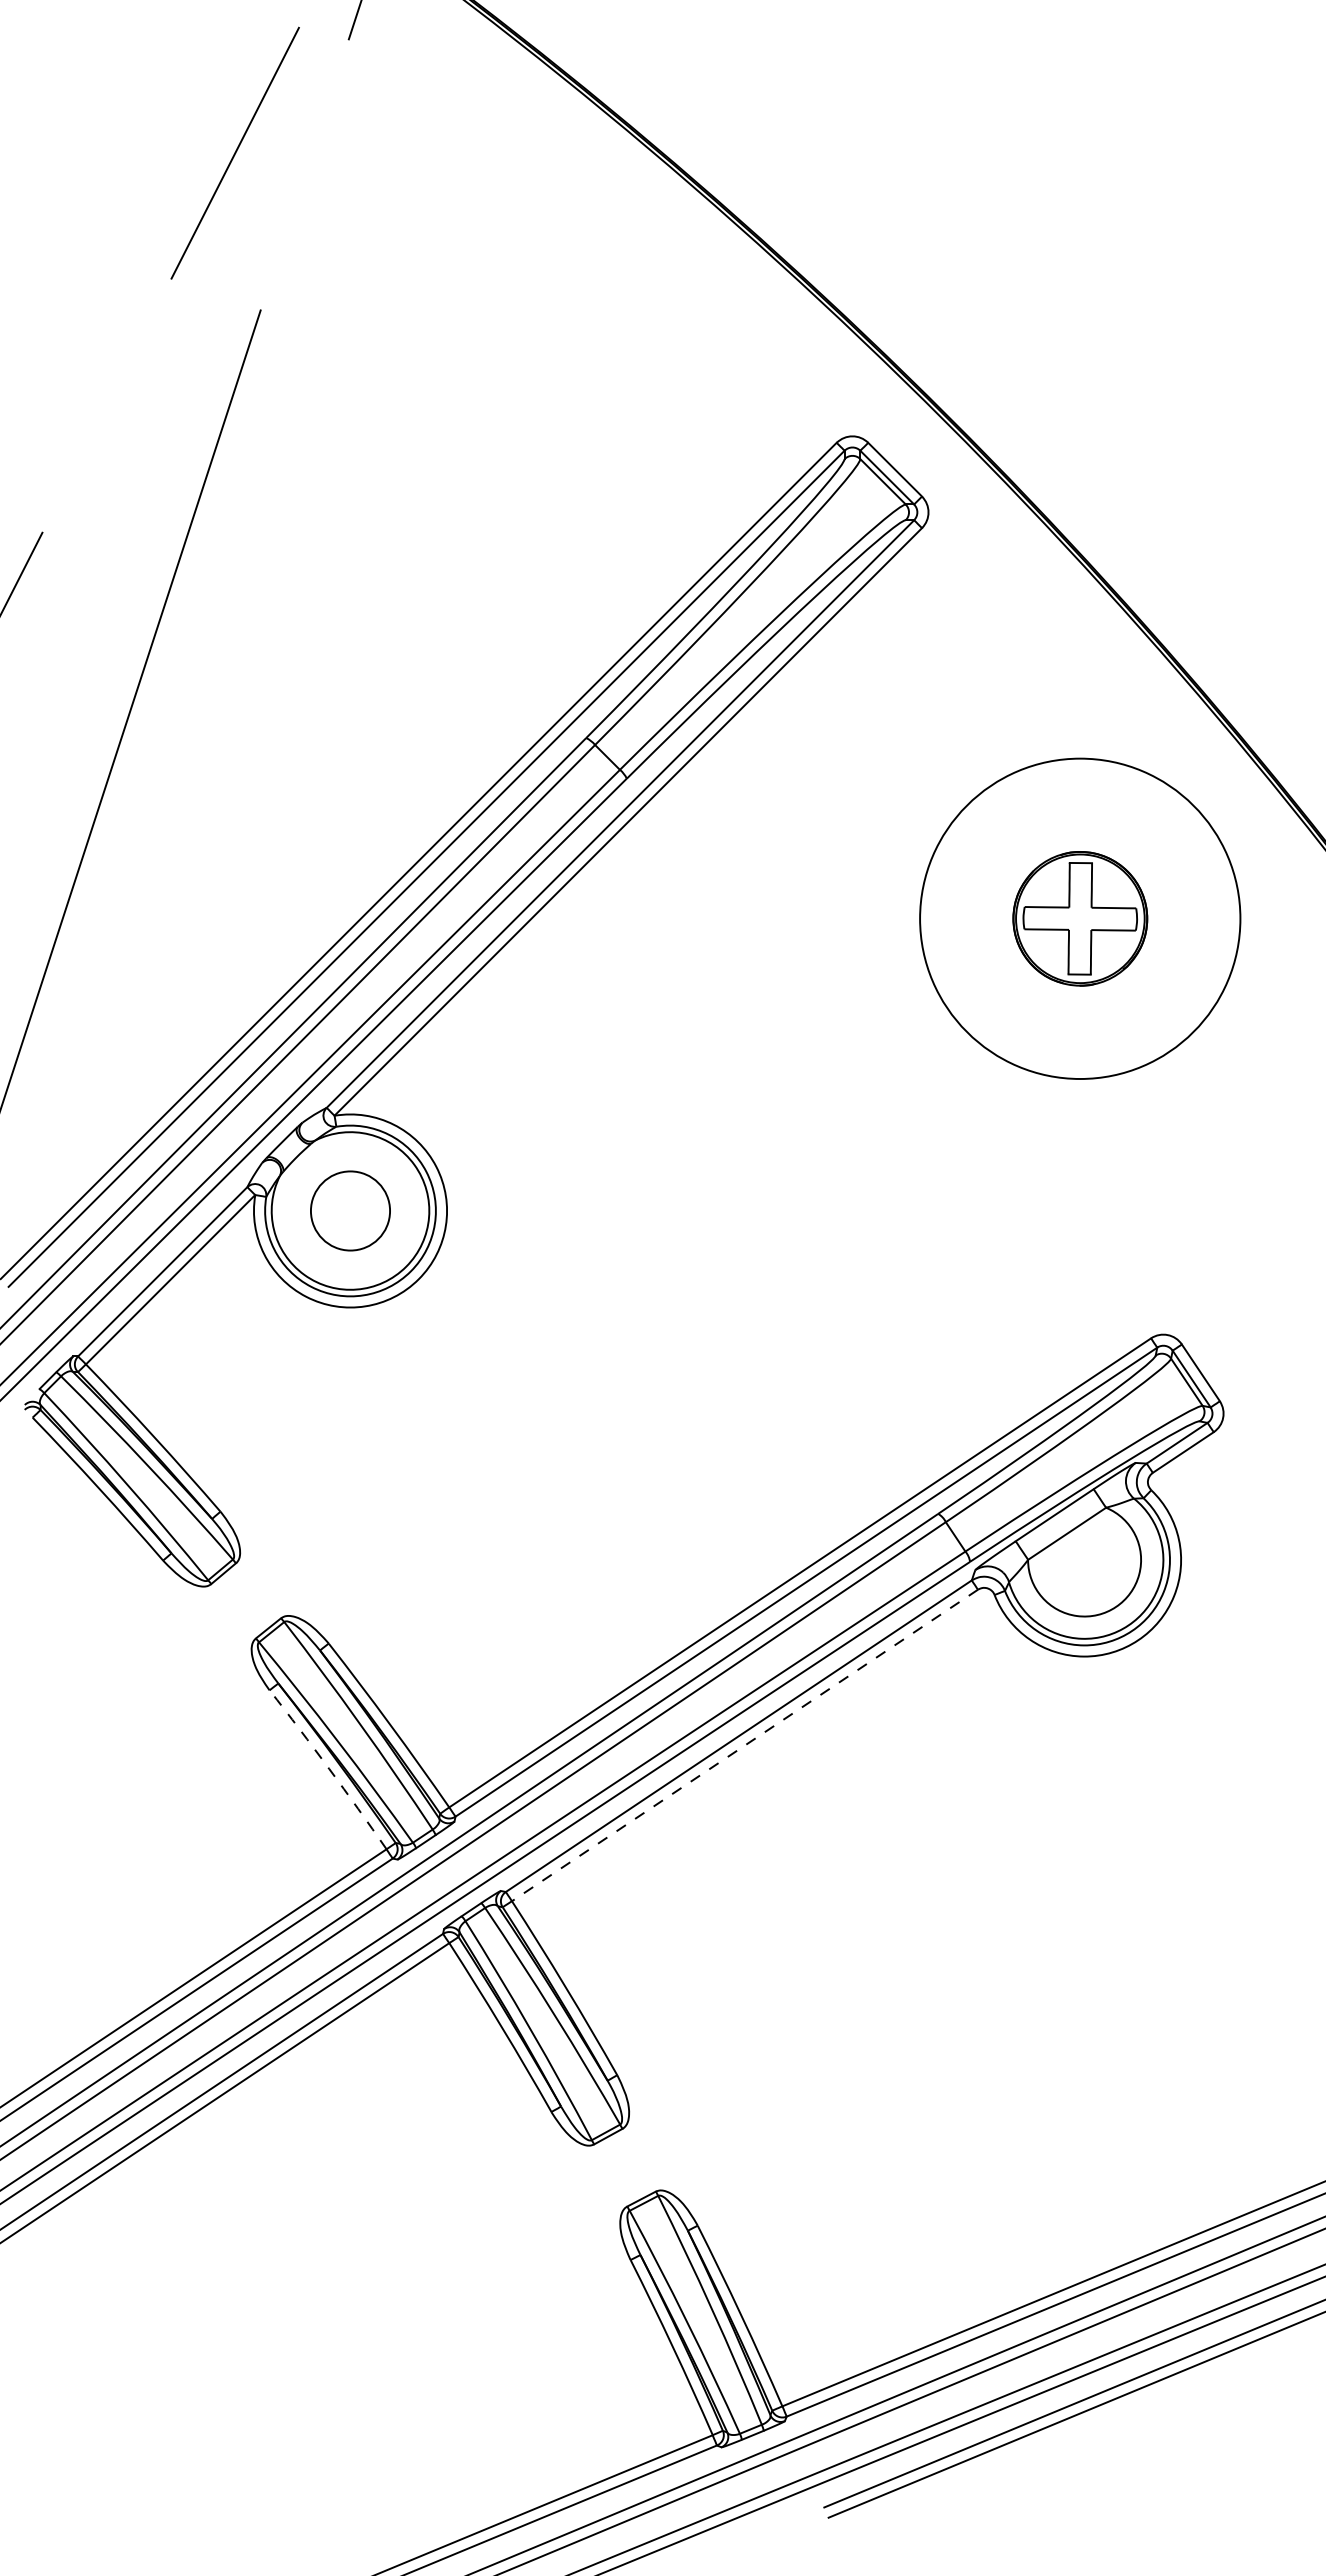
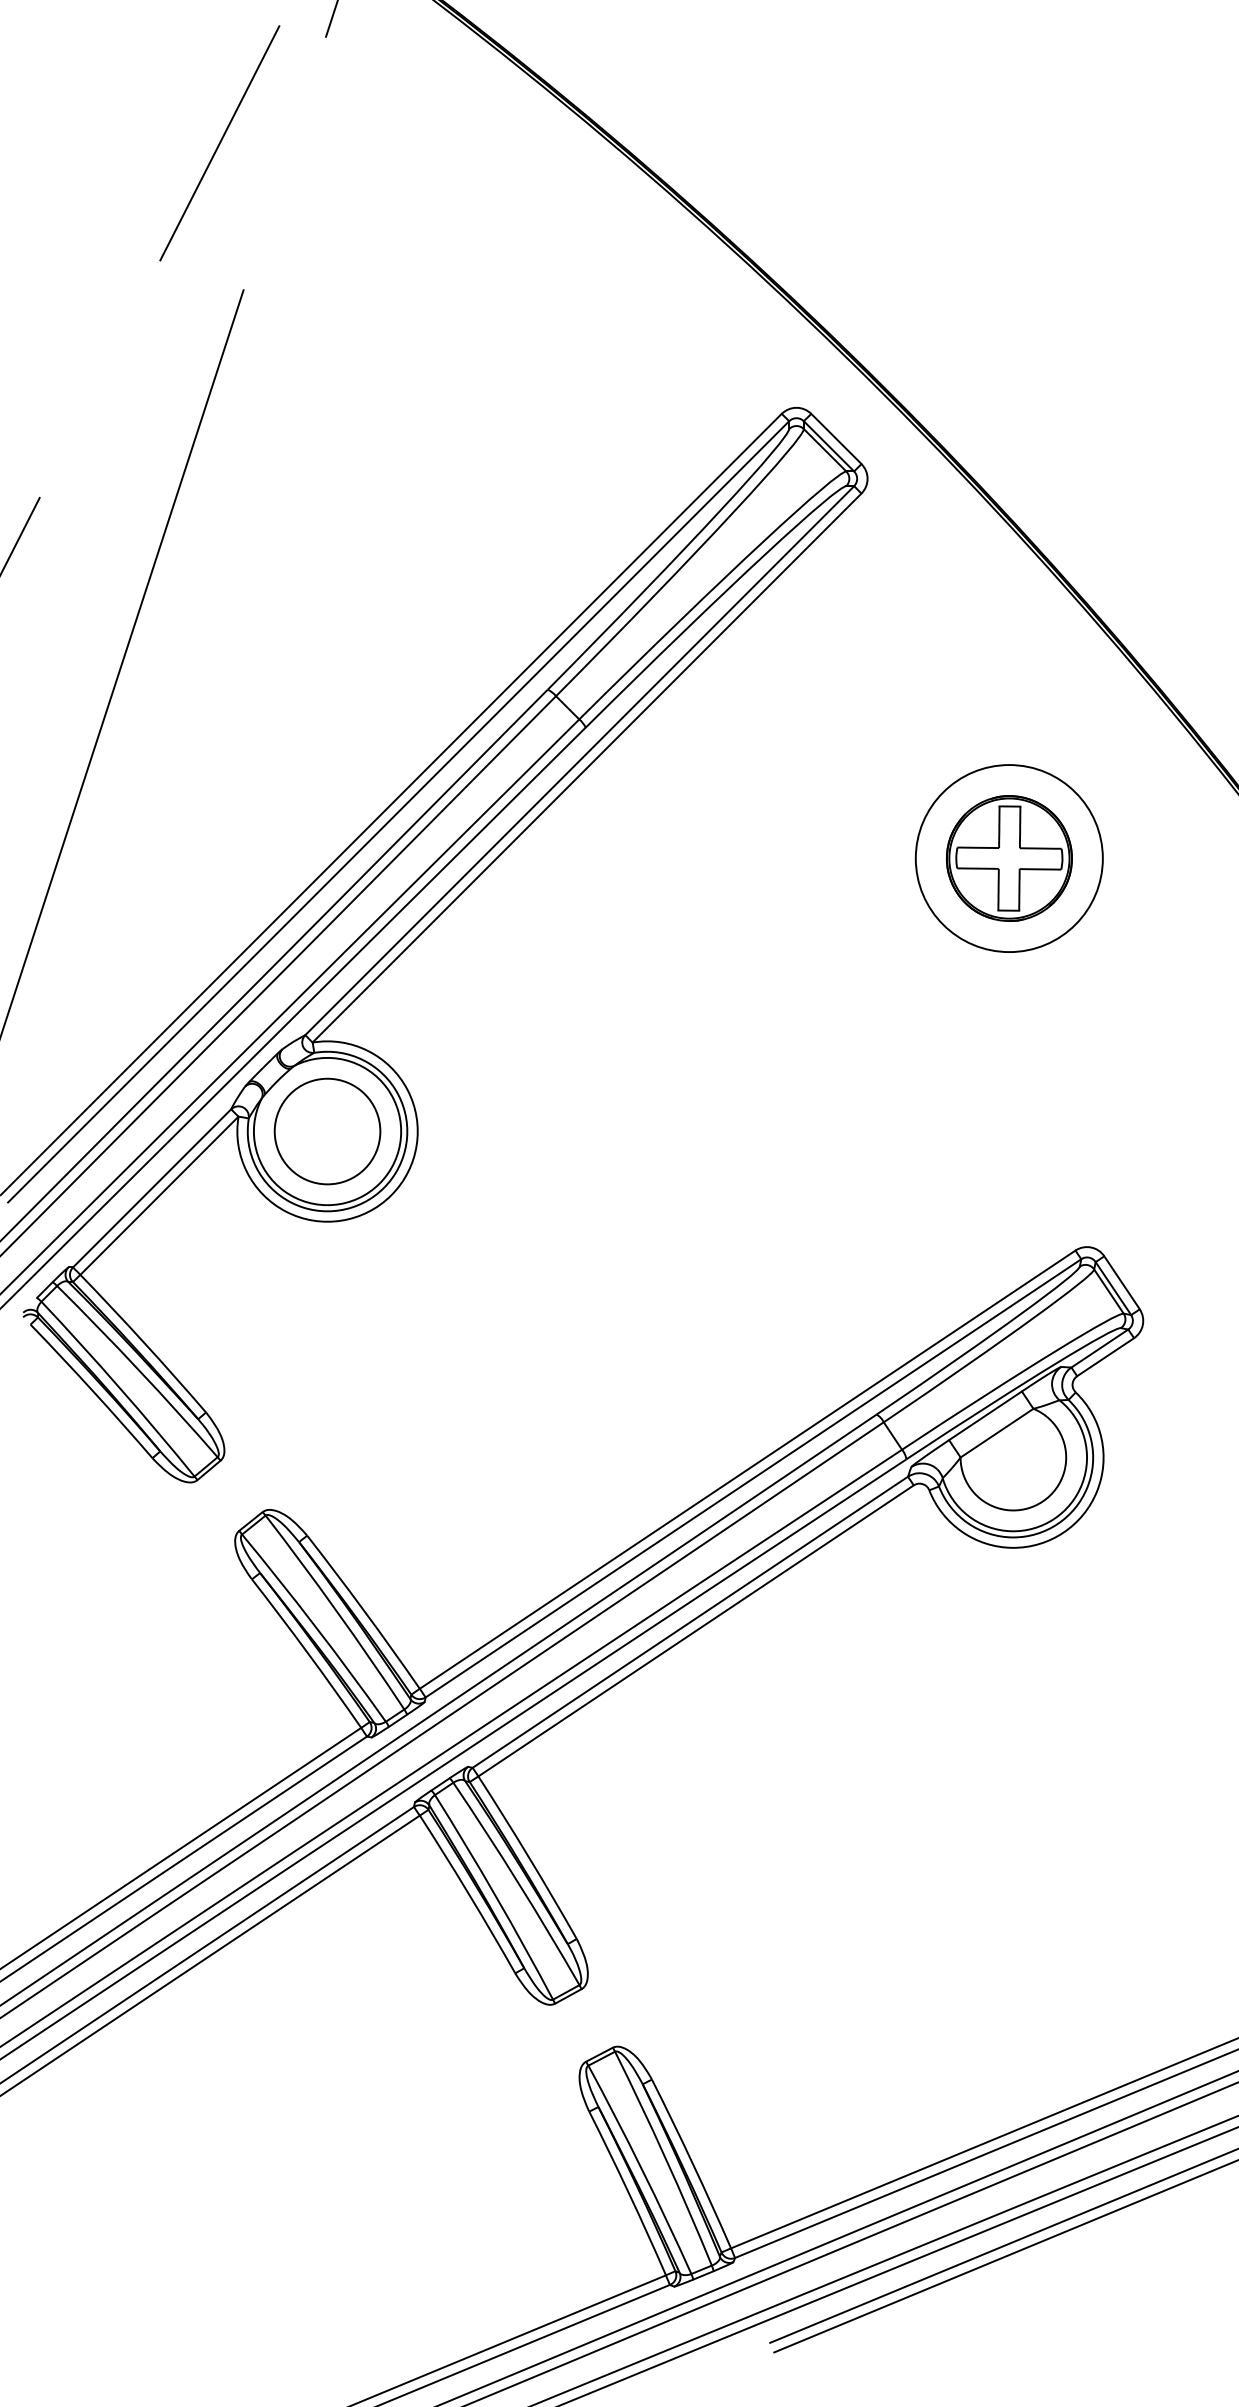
circle: (1080, 918) -> (1009, 858), size x0.62
circle: (350, 1210) -> (327, 1131), size x1.43
line: (744, 1745) -> (695, 1630), dashed -> solid
arc: (329, 1768) -> (307, 1652), dashed -> solid

